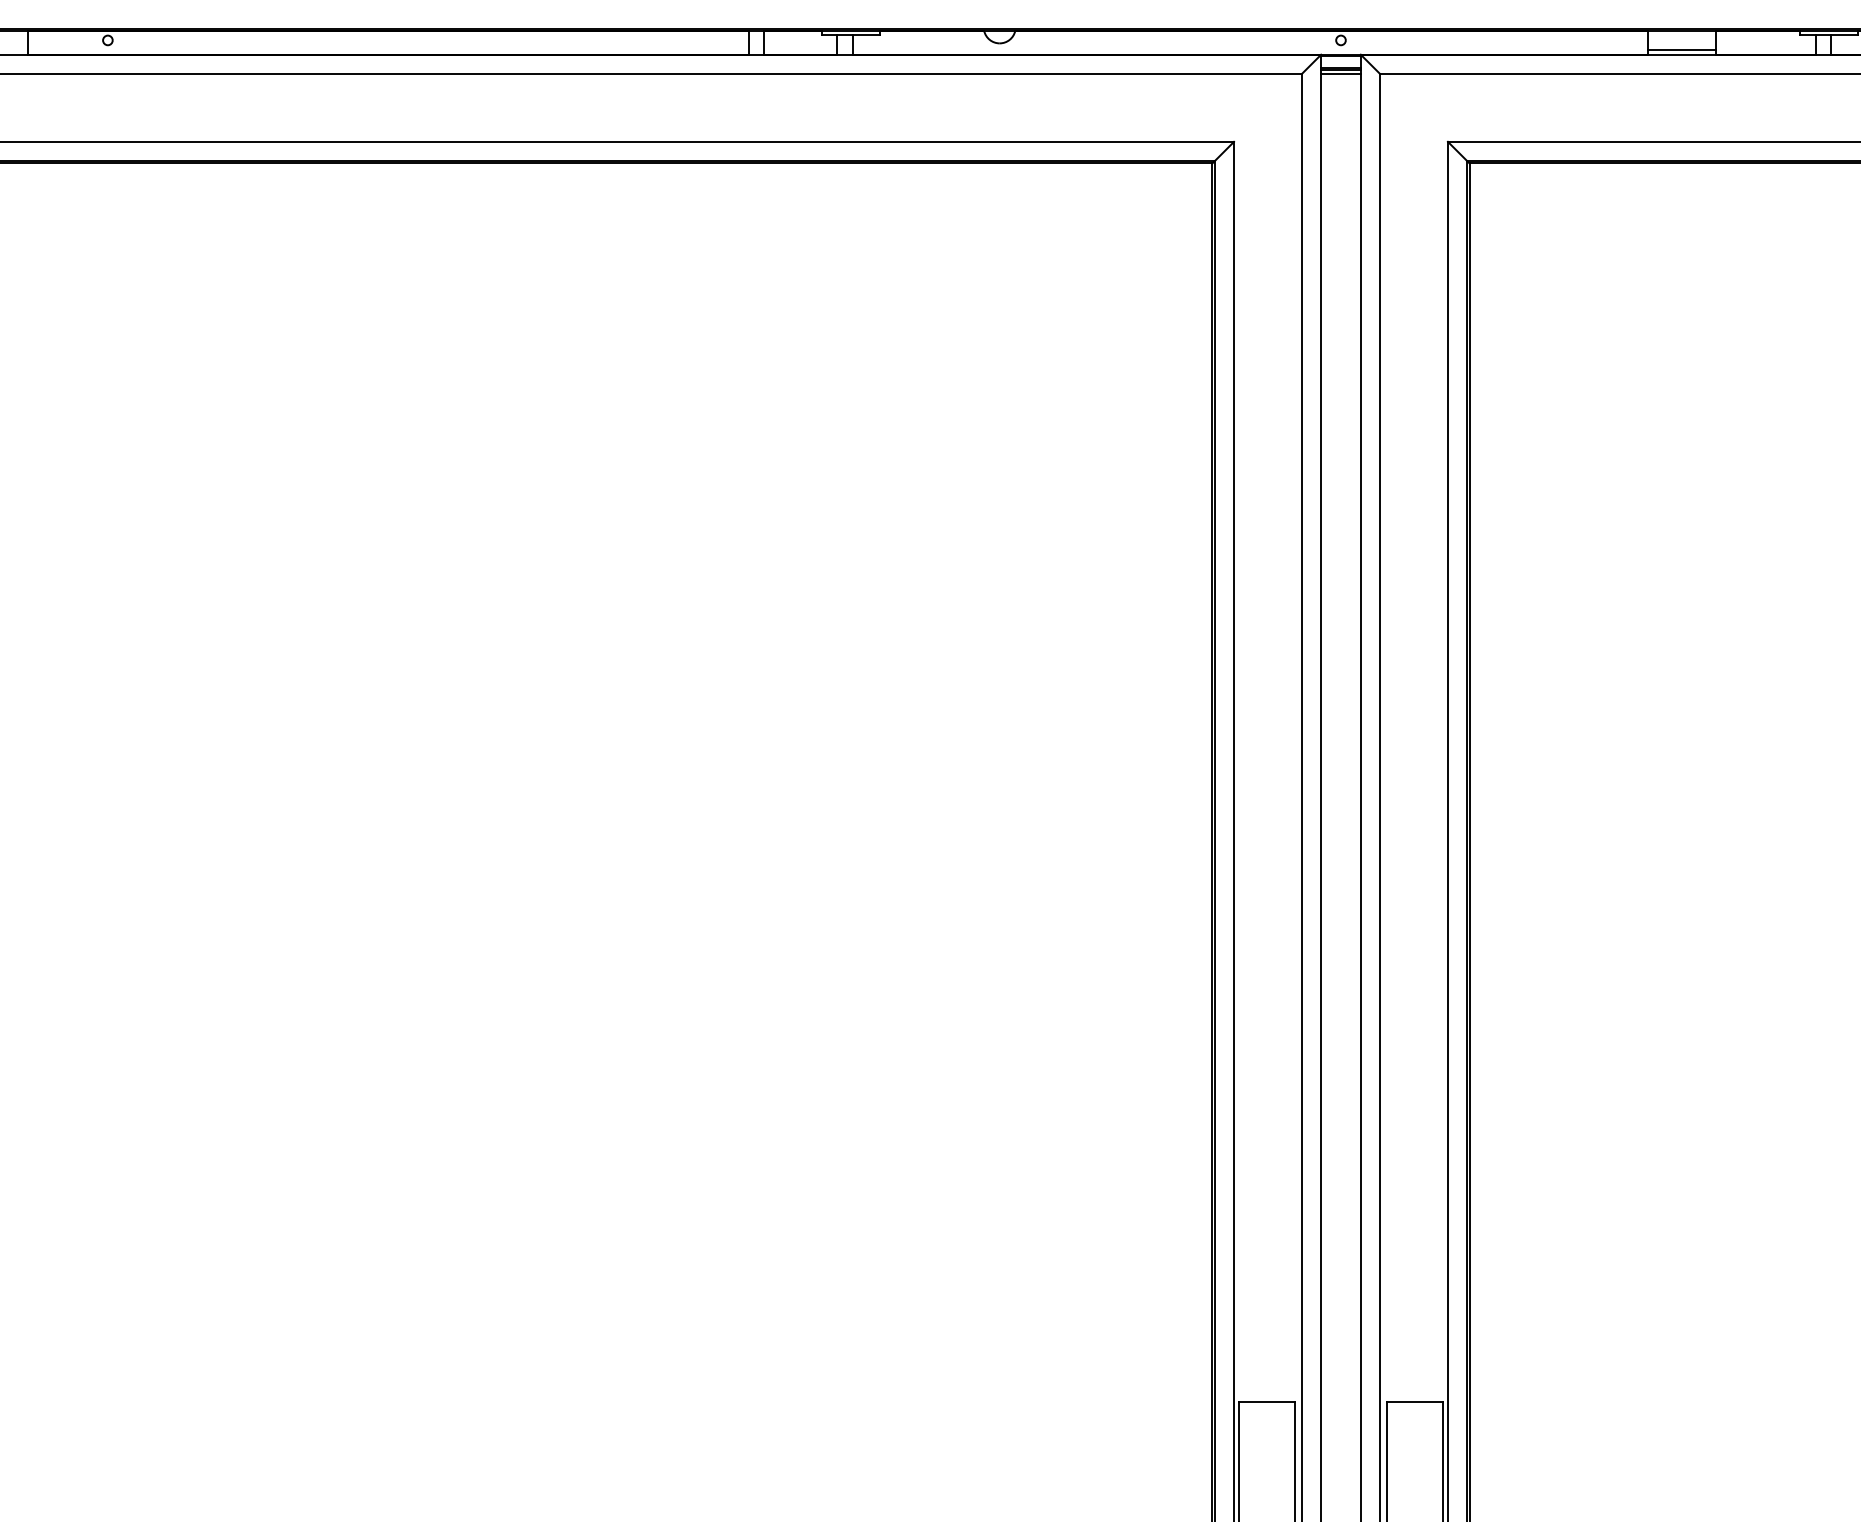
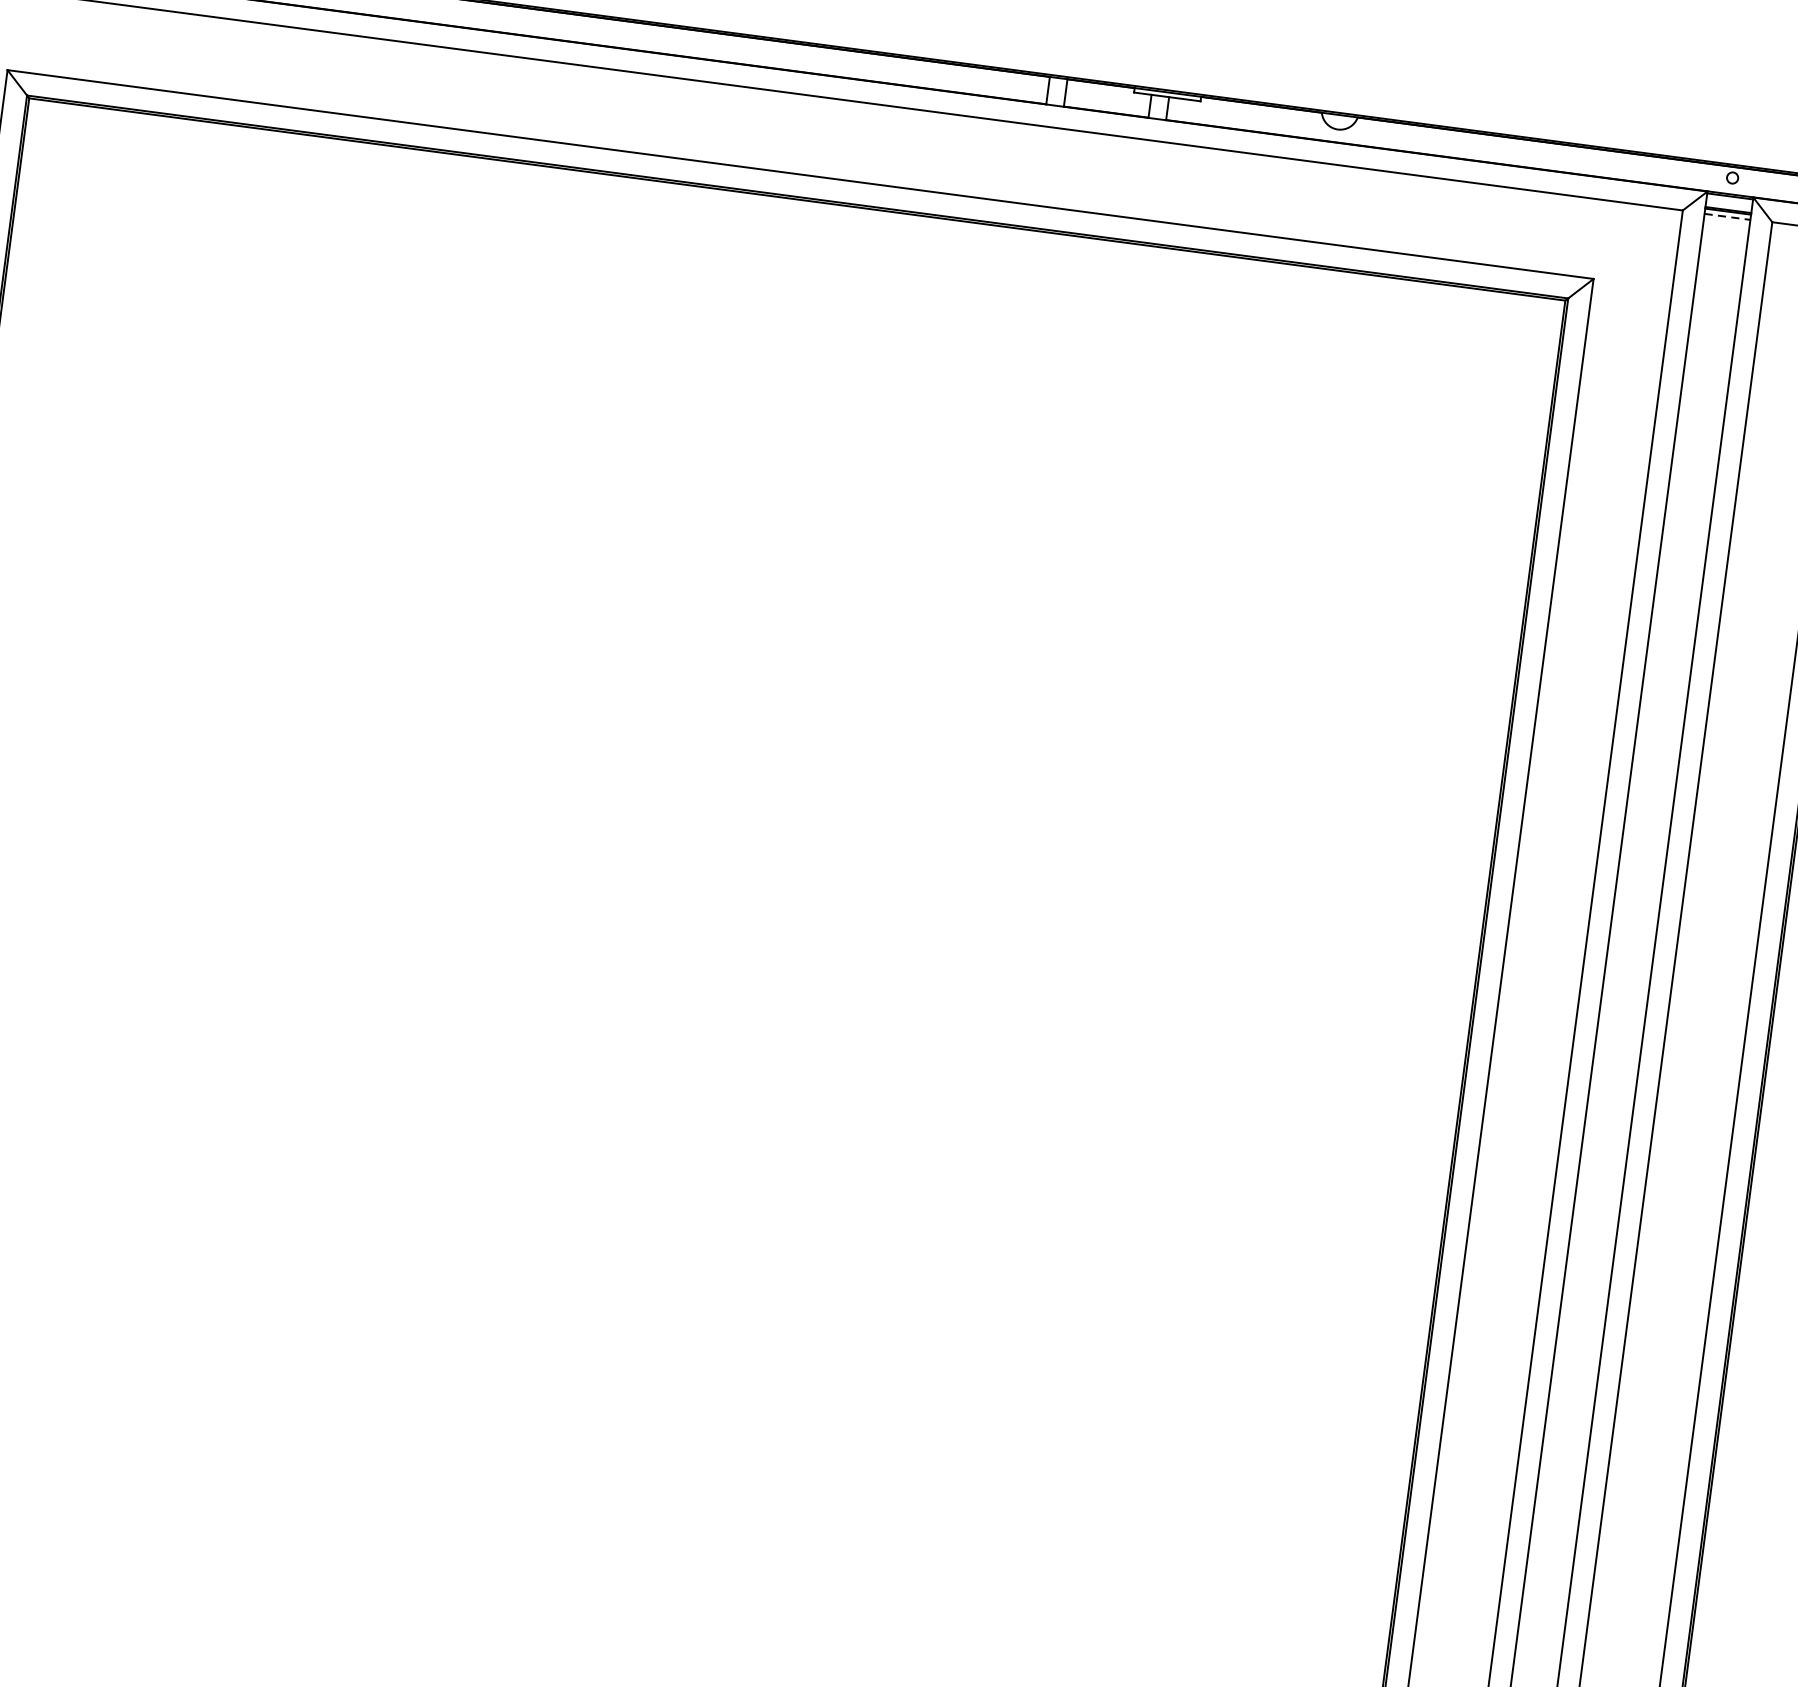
line: (1340, 74) -> (1726, 217), solid -> dashed

